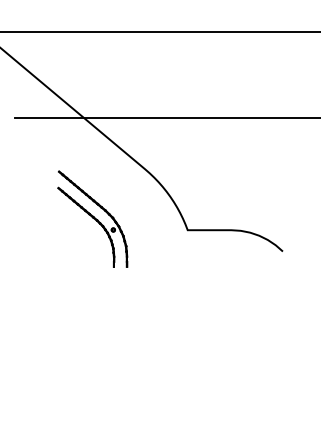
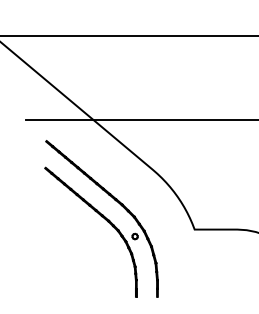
part: (92, 218) -> (101, 218), size x1.67

